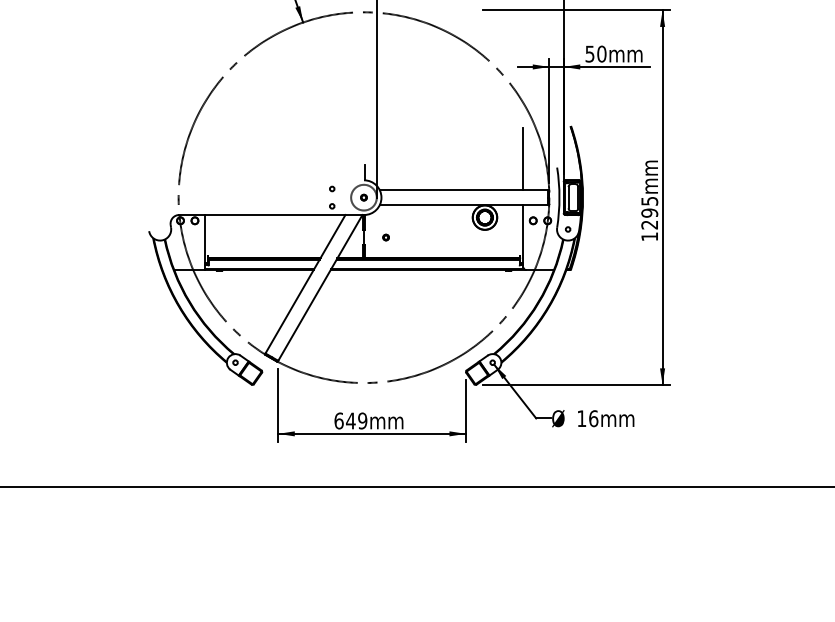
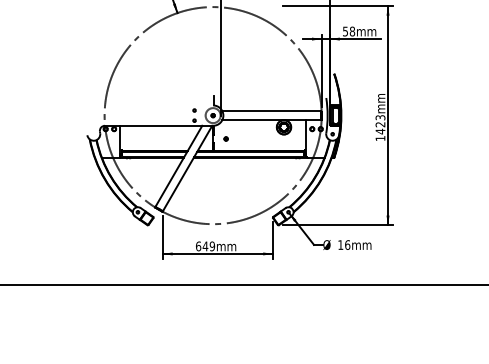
text: (601, 54) -> (352, 31), 50mm -> 58mm
line: (523, 158) -> (306, 92), removed
text: (649, 212) -> (380, 124), 1295mm -> 1423mm

